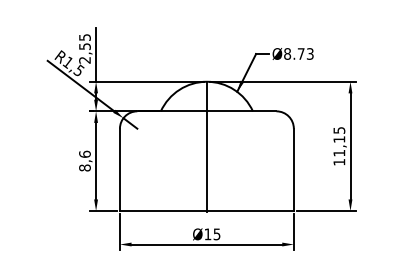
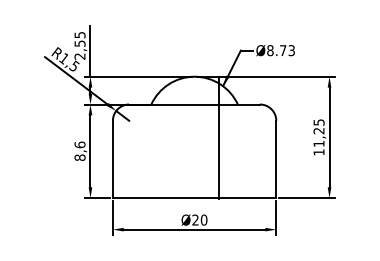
text: (339, 139) -> (319, 130), 11,15 -> 11,25
line: (206, 146) -> (218, 137), moved
text: (212, 234) -> (199, 220), Ø15 -> Ø20

